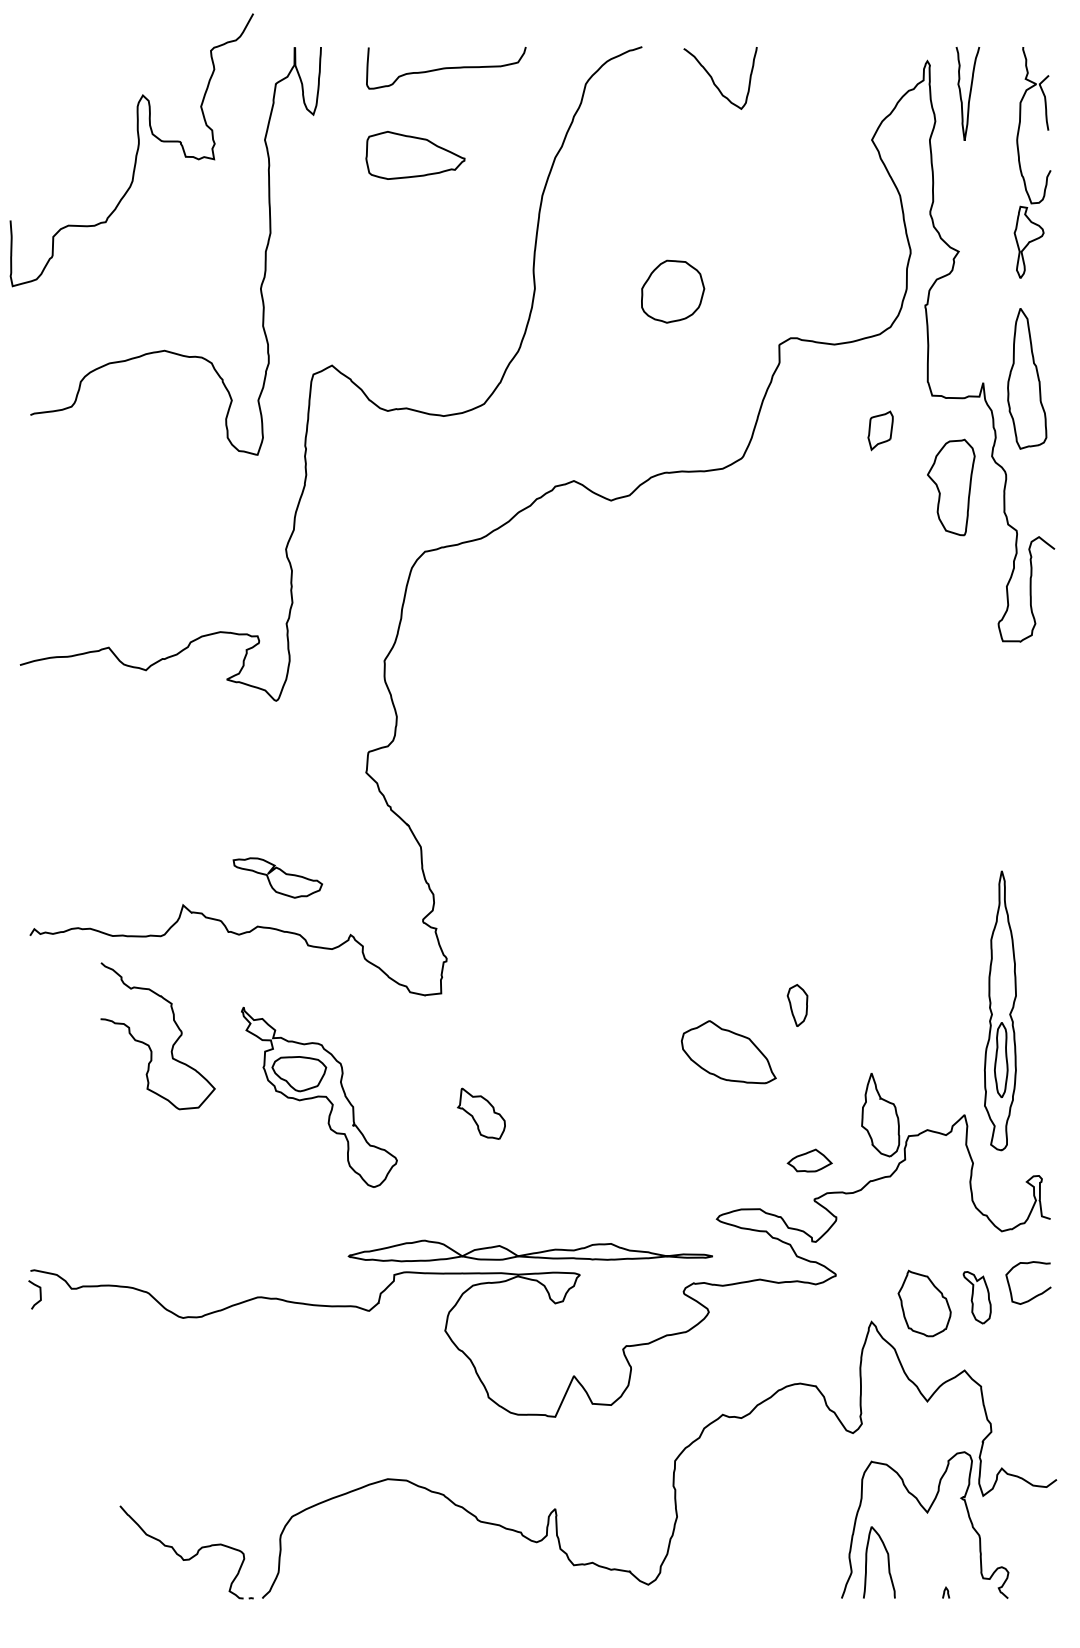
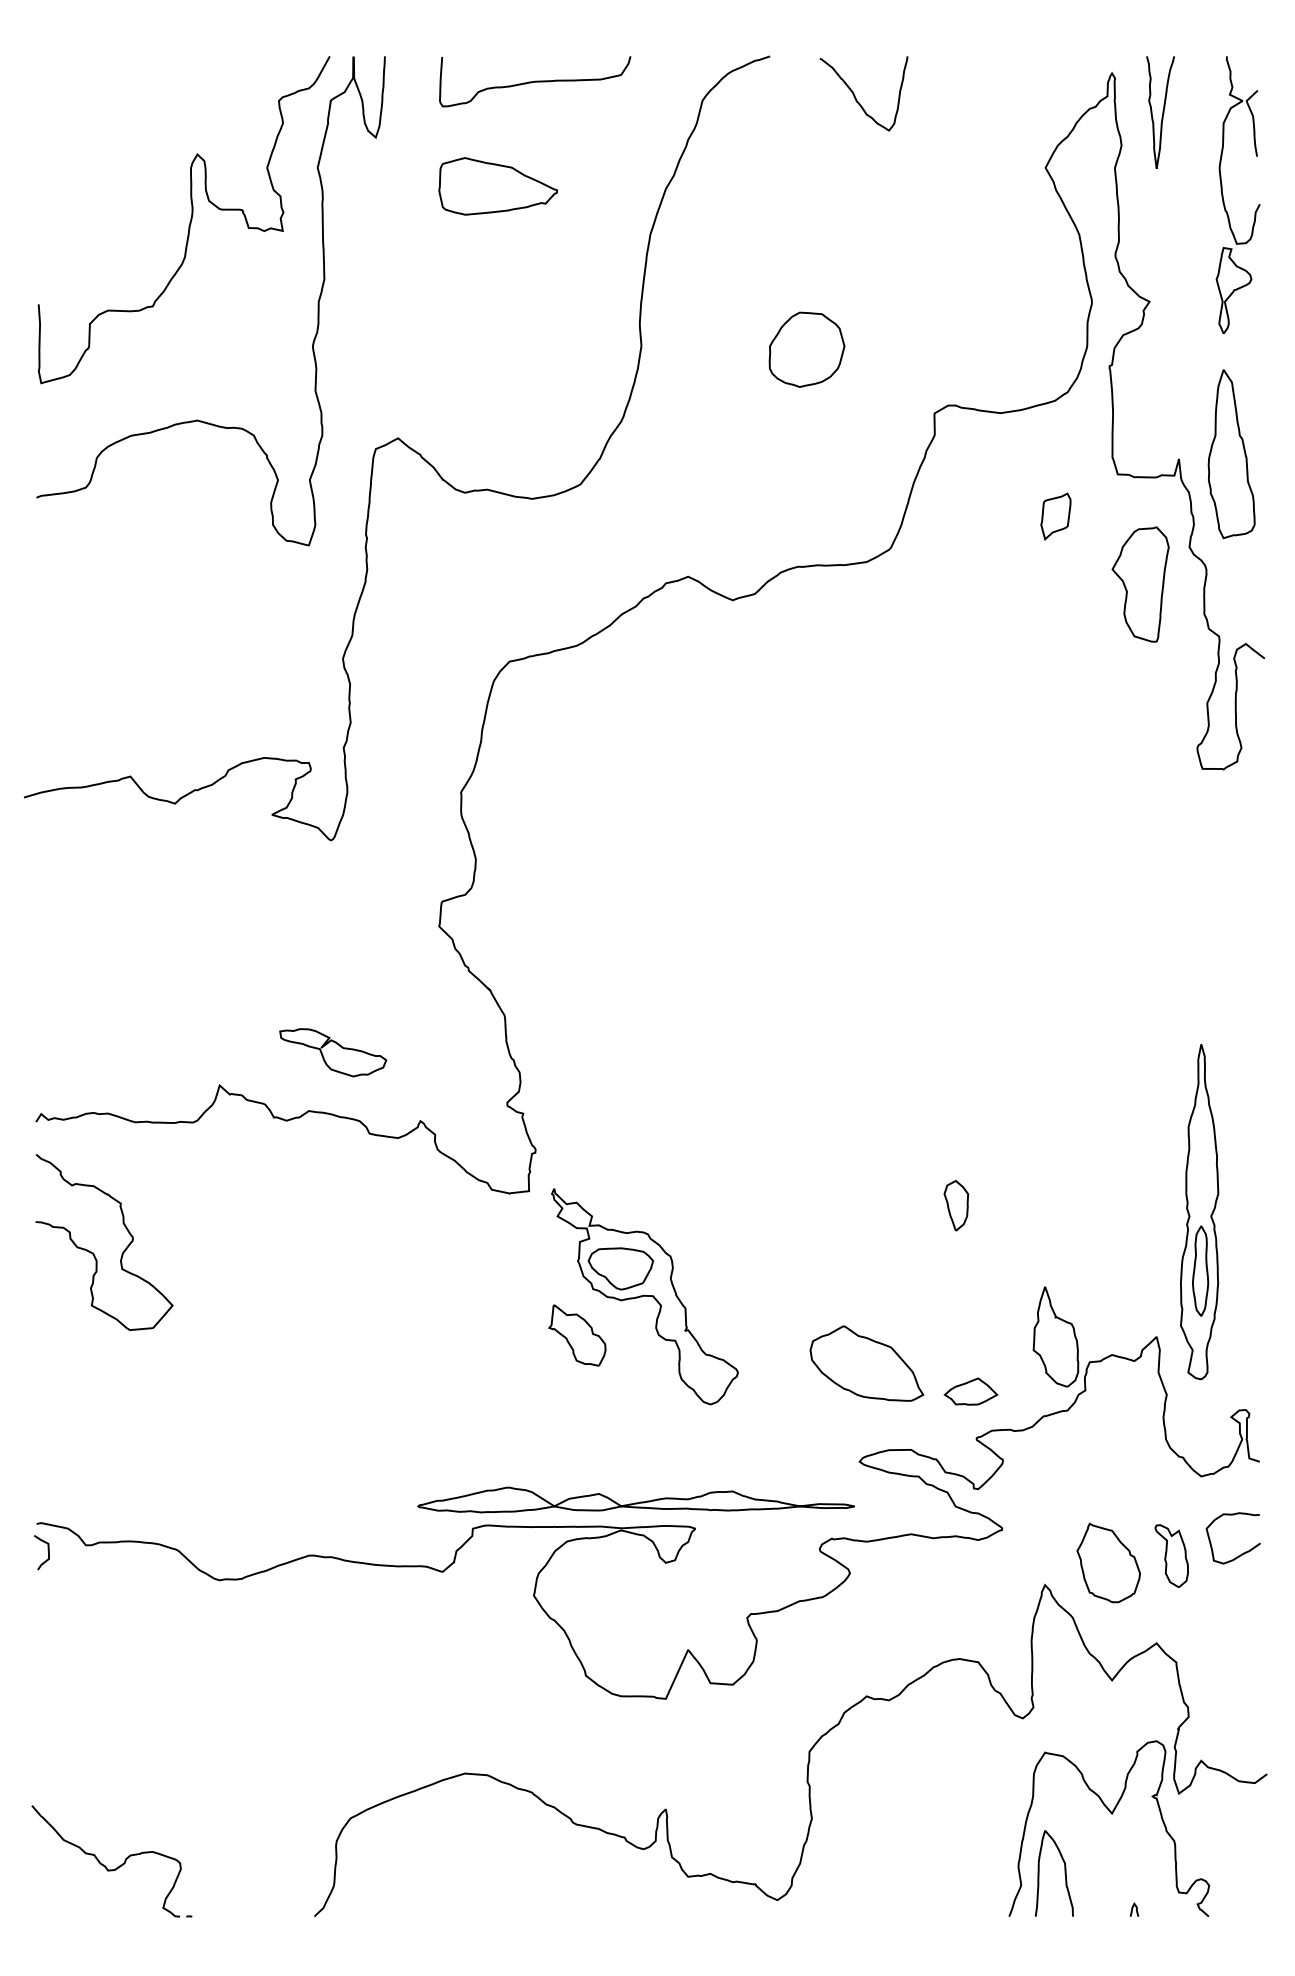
curve: (136, 152) -> (189, 222), moved
curve: (148, 1044) -> (93, 1252), moved
part: (728, 1052) -> (866, 1363), moved
part: (318, 1097) -> (644, 1296), moved
part: (182, 1556) -> (106, 1866), moved

